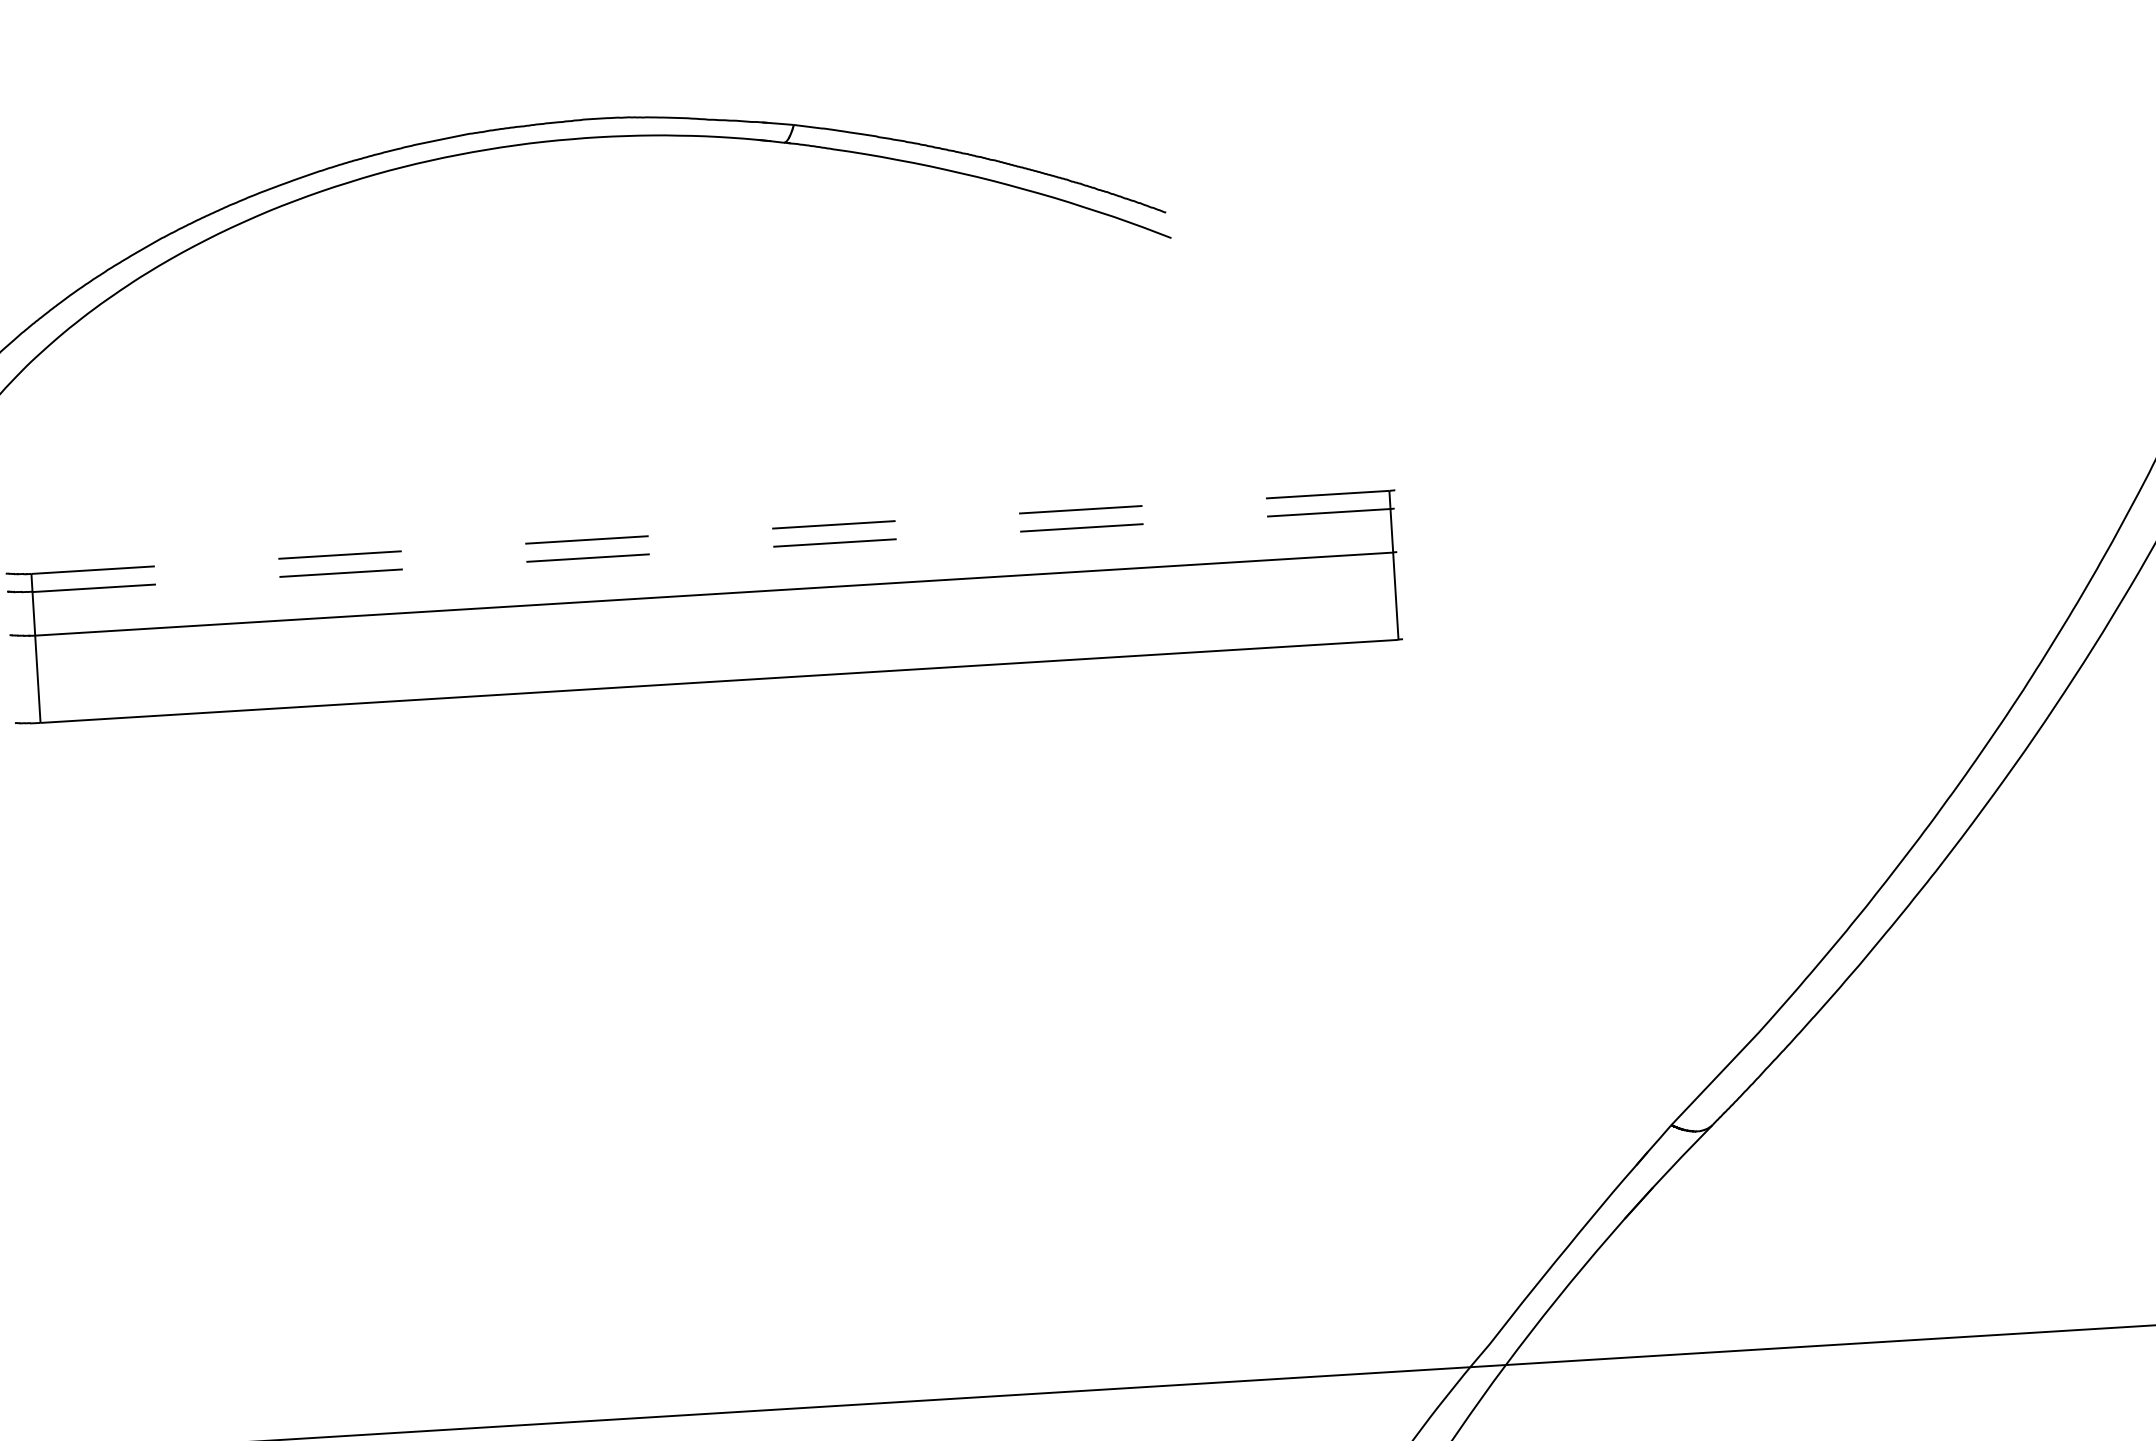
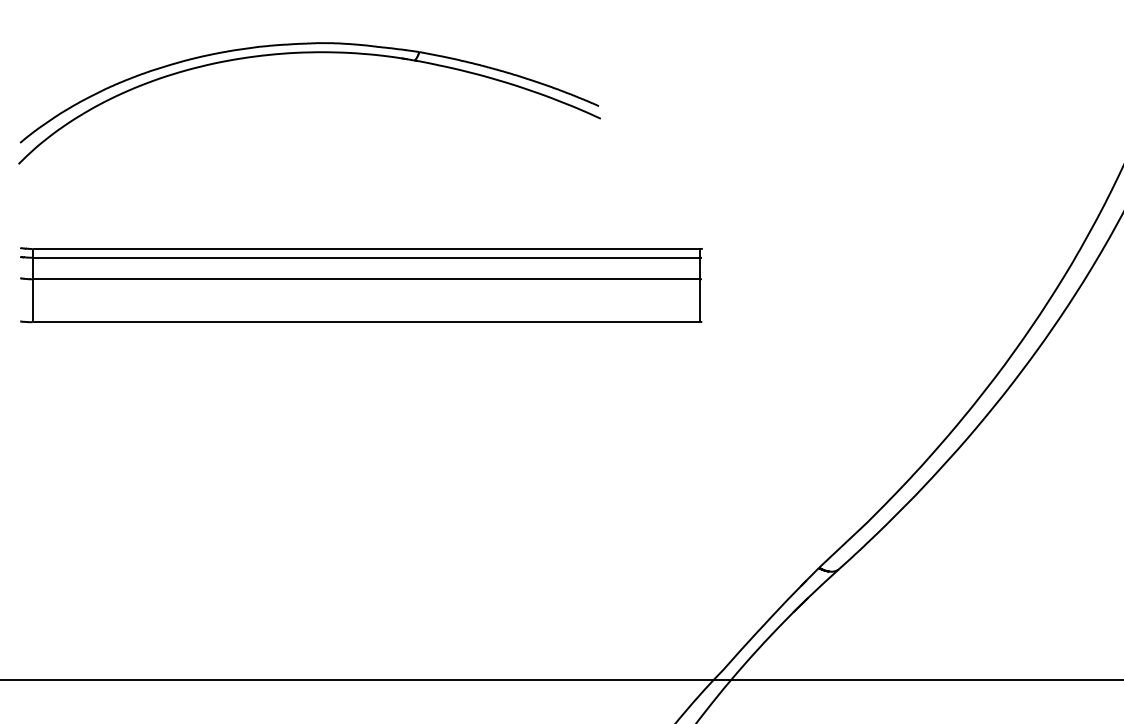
line: (710, 533) -> (366, 249), dashed -> solid
line: (711, 549) -> (366, 257), dashed -> solid

